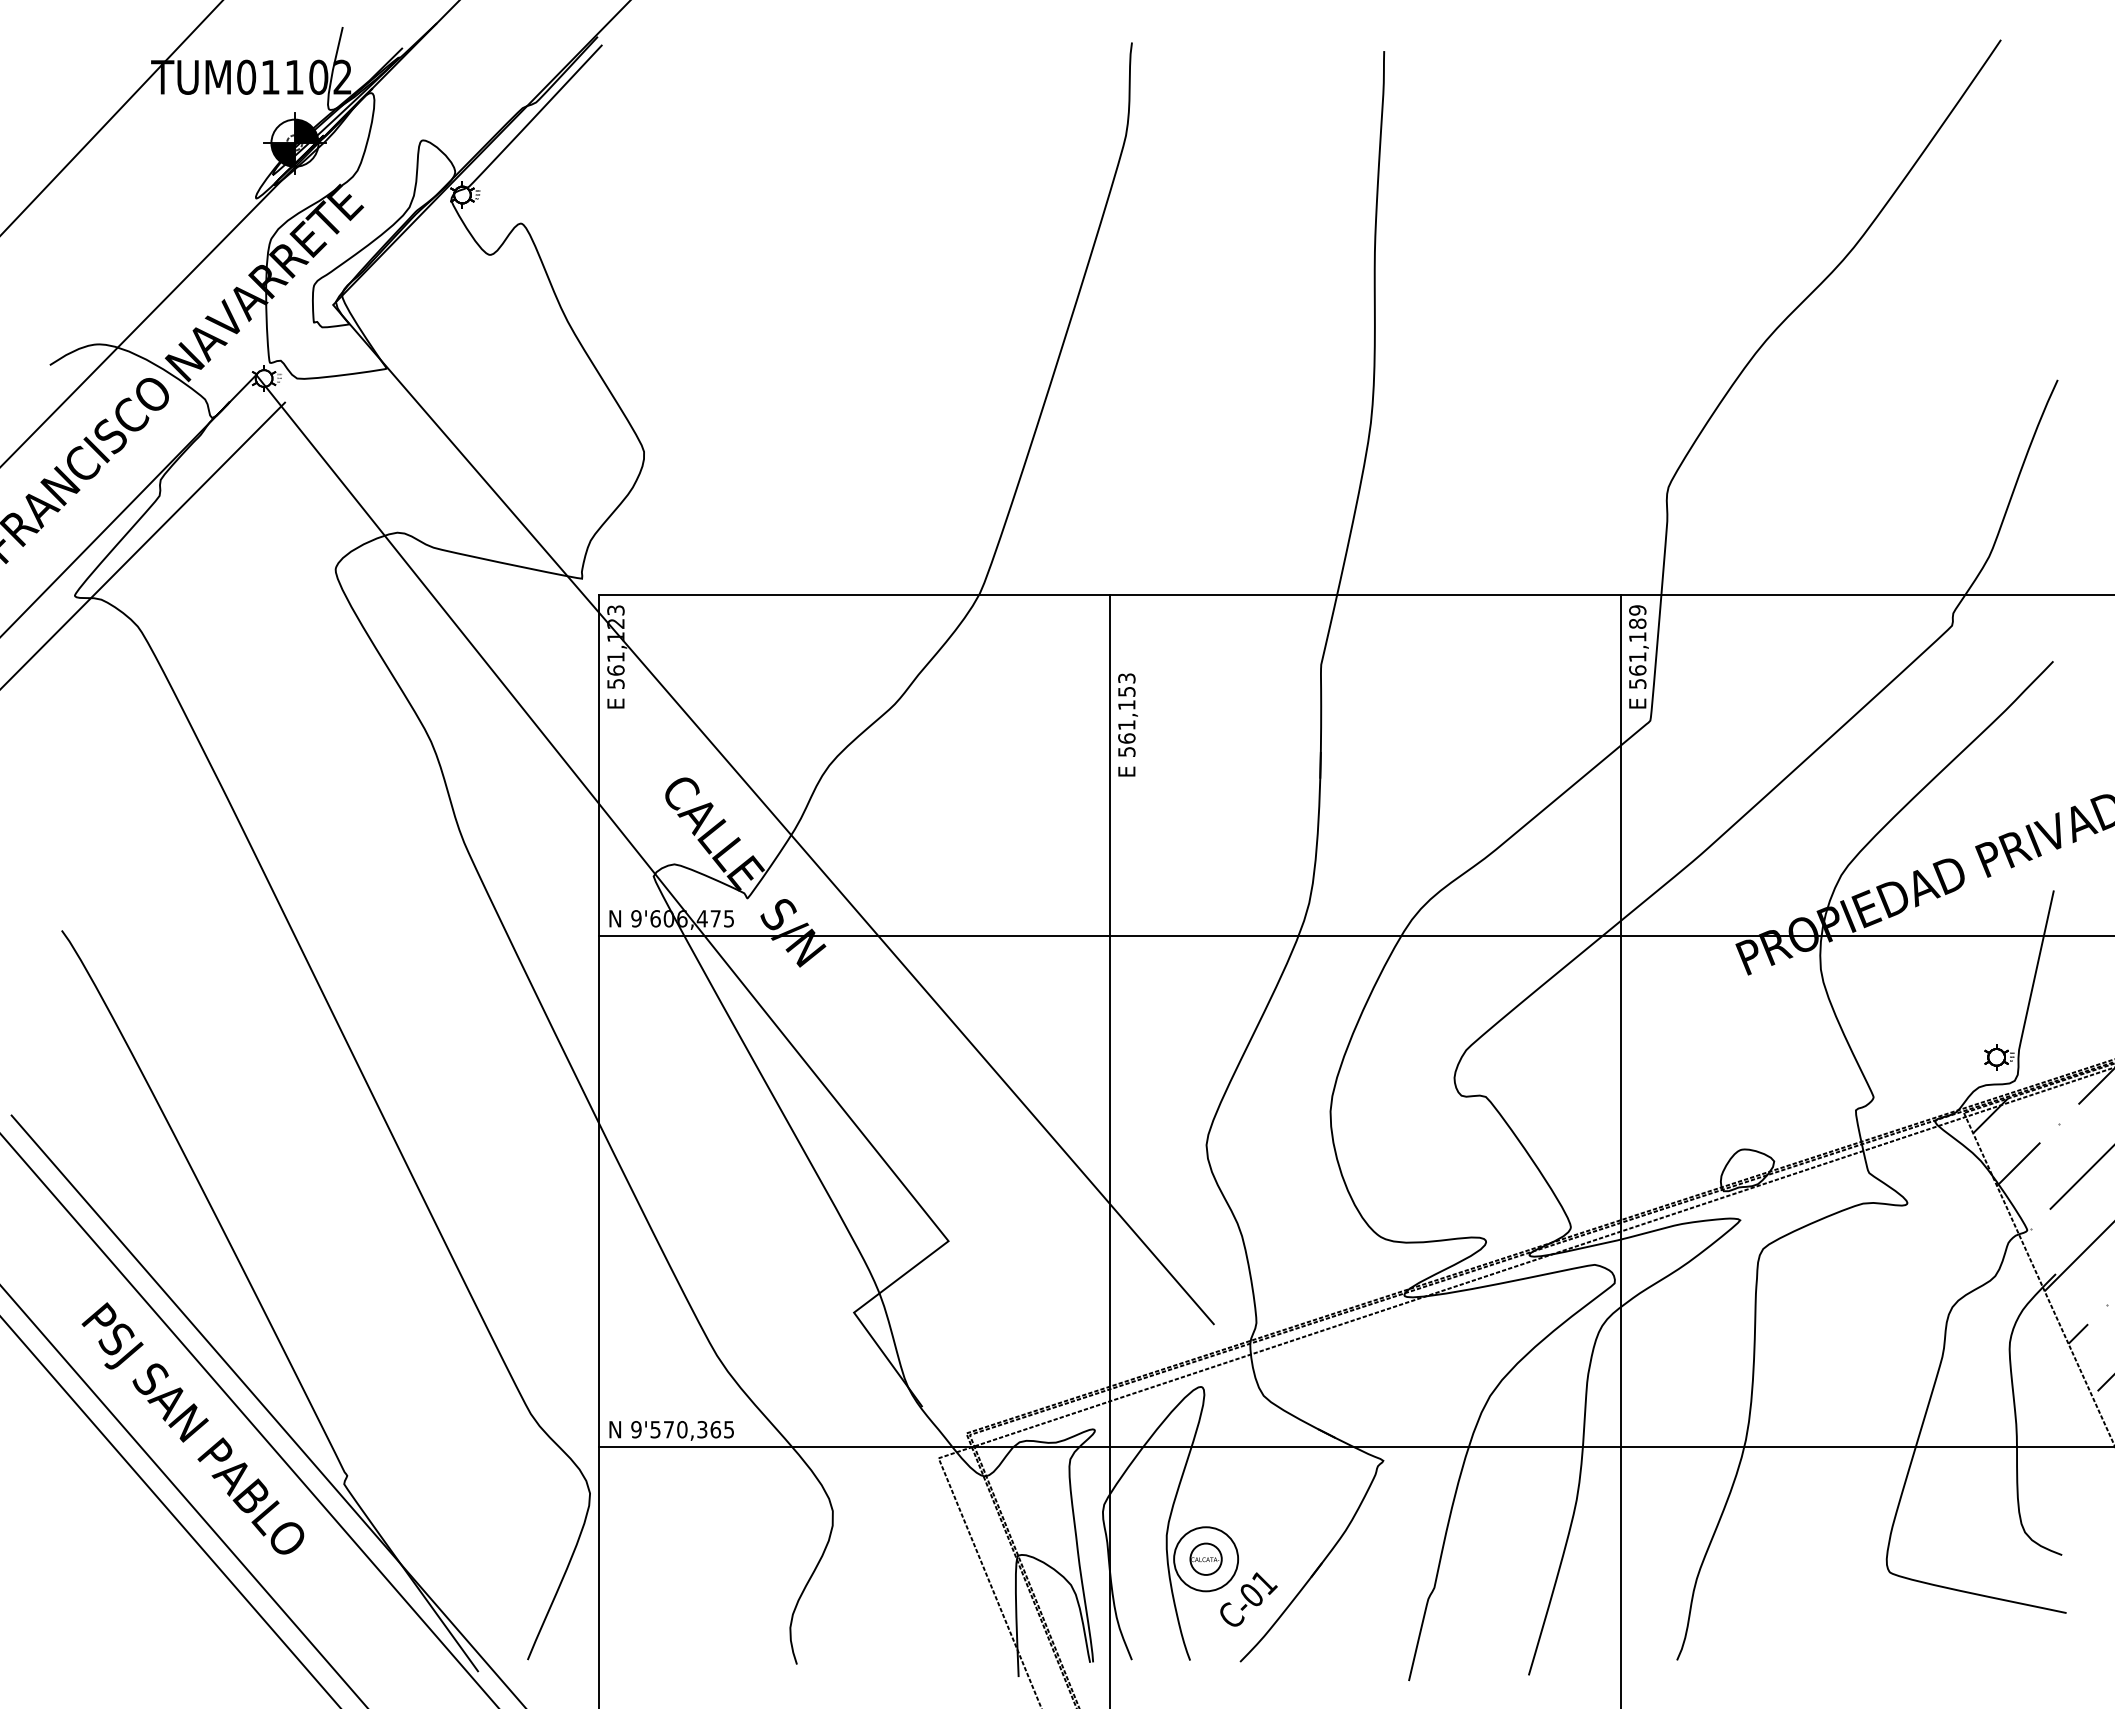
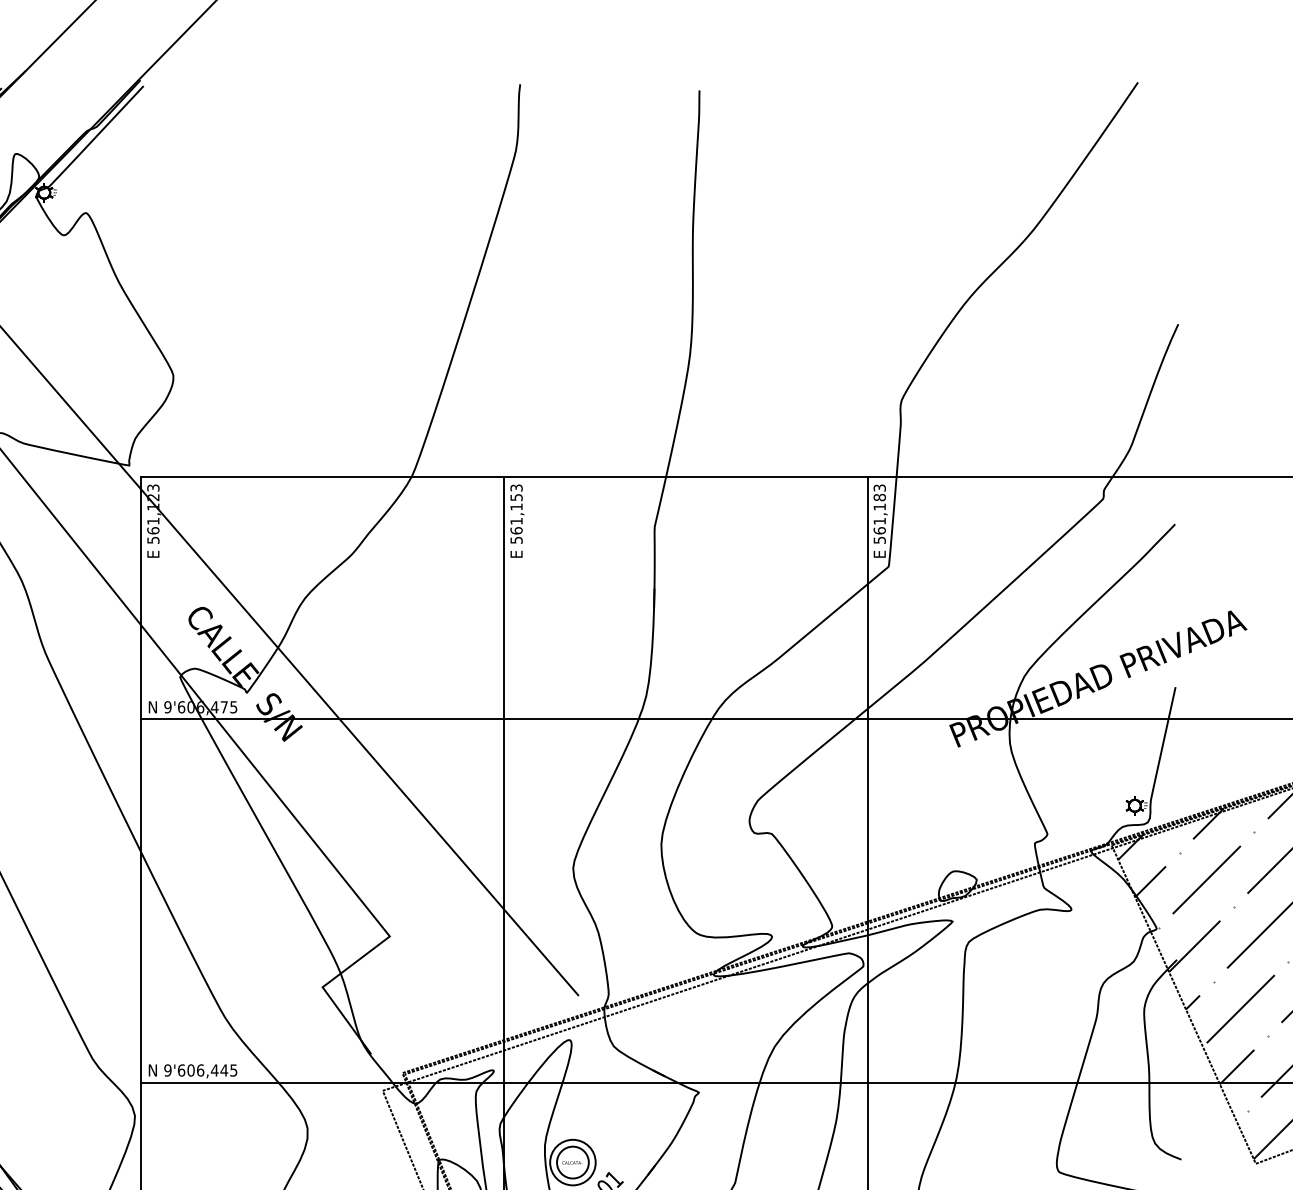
text: (1637, 610) -> (879, 488), 561,189 -> 561,183
text: (1127, 724) -> (517, 520), moved
text: (685, 1429) -> (202, 1070), 9'570,365 -> 9'606,445
circle: (1205, 1558) -> (572, 1162), size x1.43

